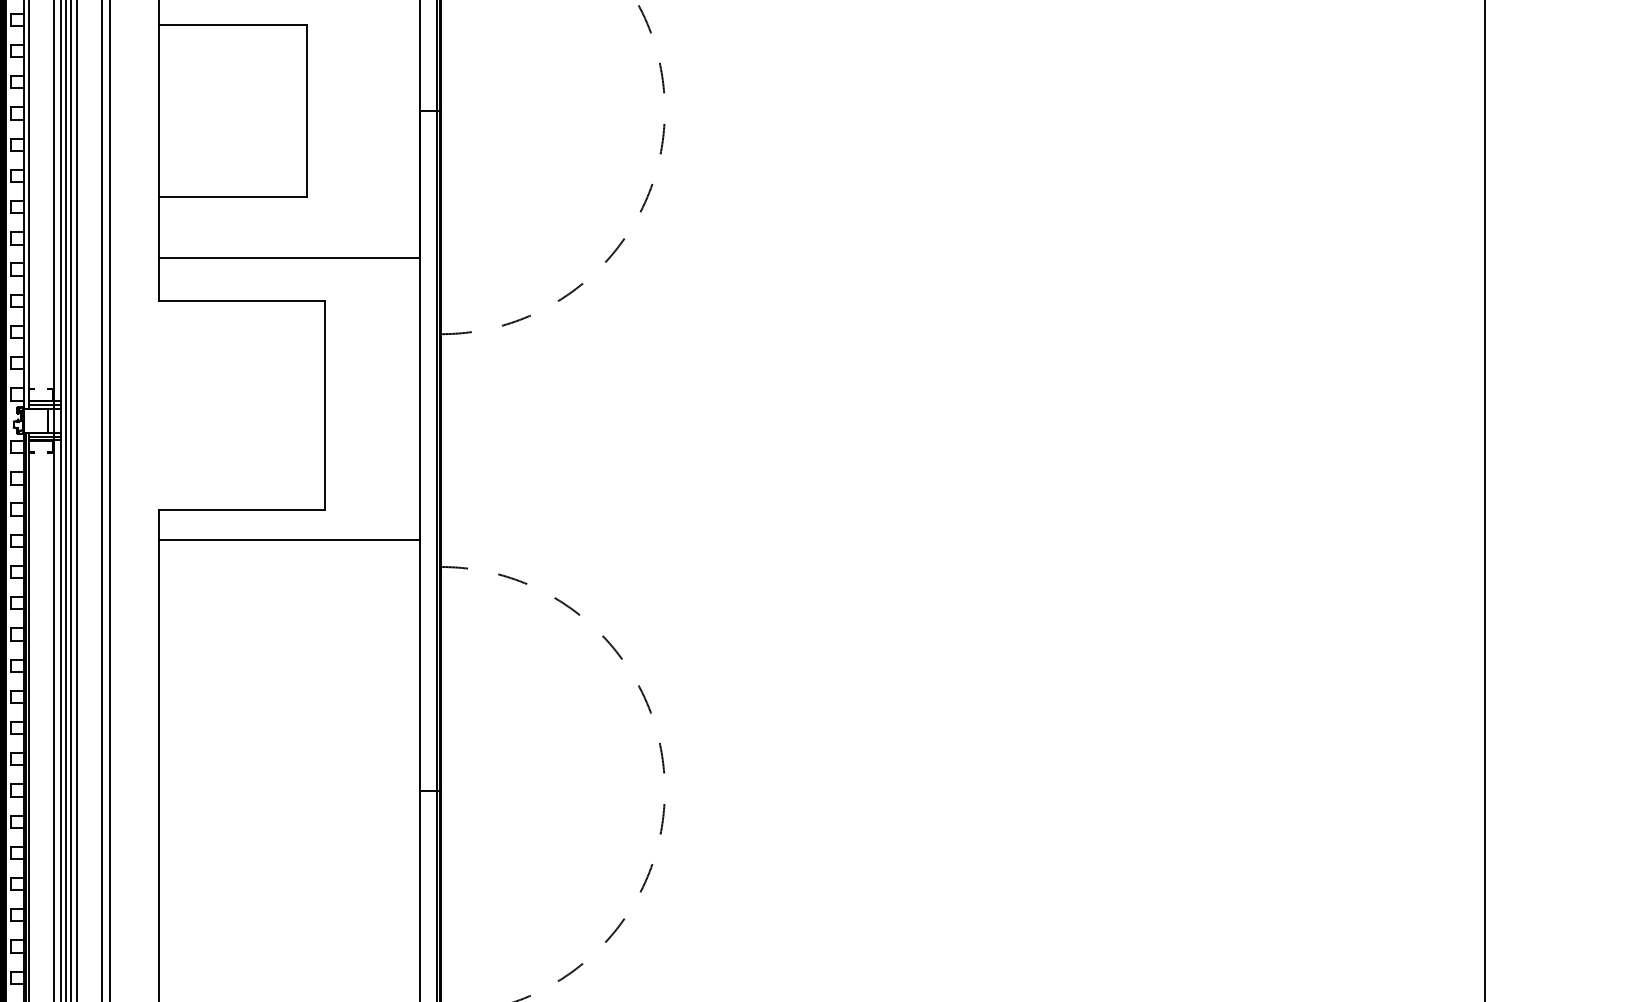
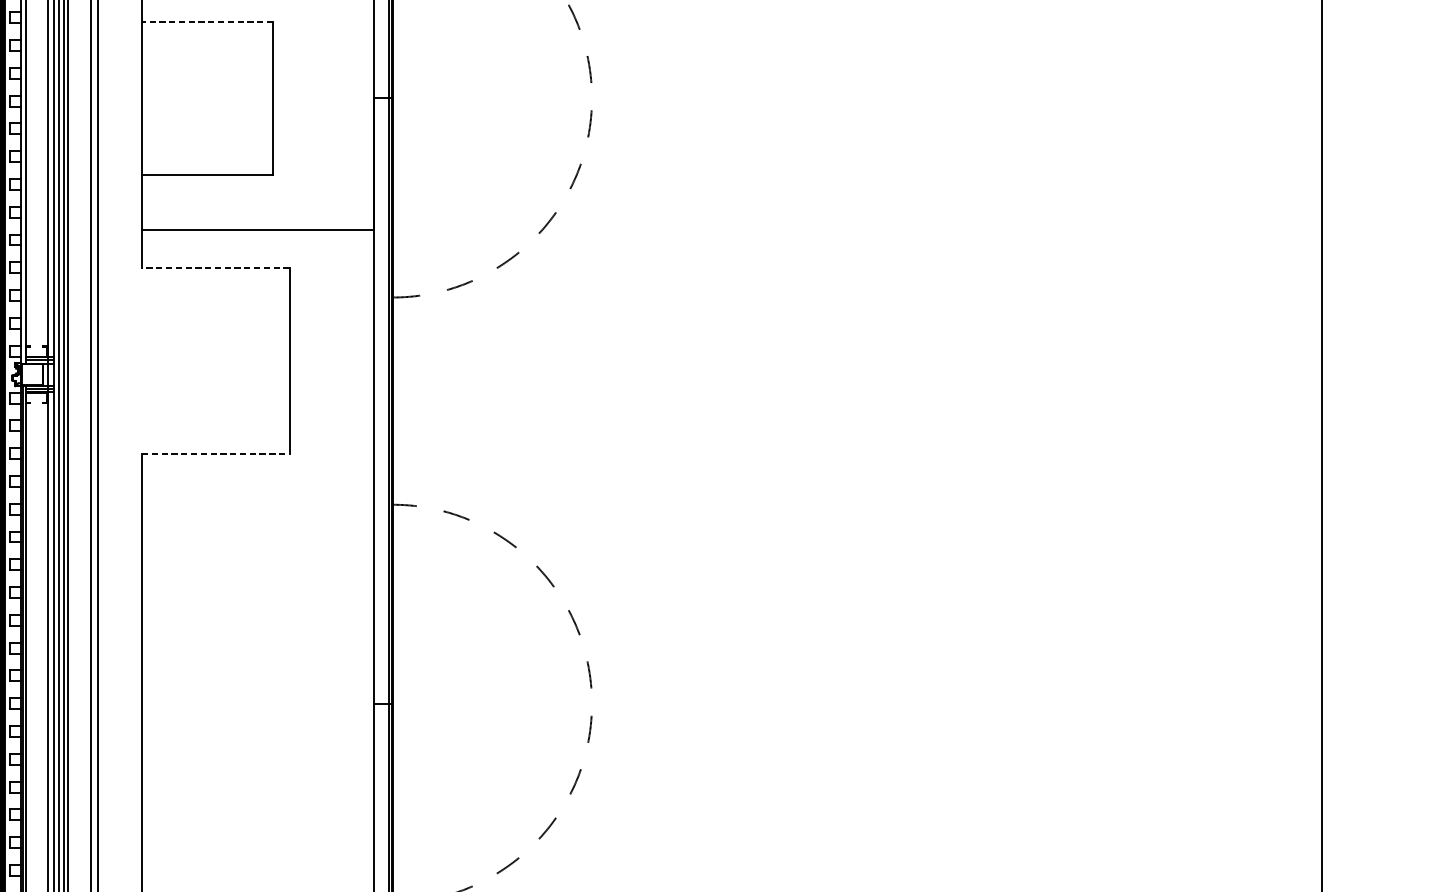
line: (233, 24) -> (208, 21), solid -> dashed
line: (242, 301) -> (216, 268), solid -> dashed
line: (242, 509) -> (216, 453), solid -> dashed
line: (289, 539) -> (257, 480), removed

